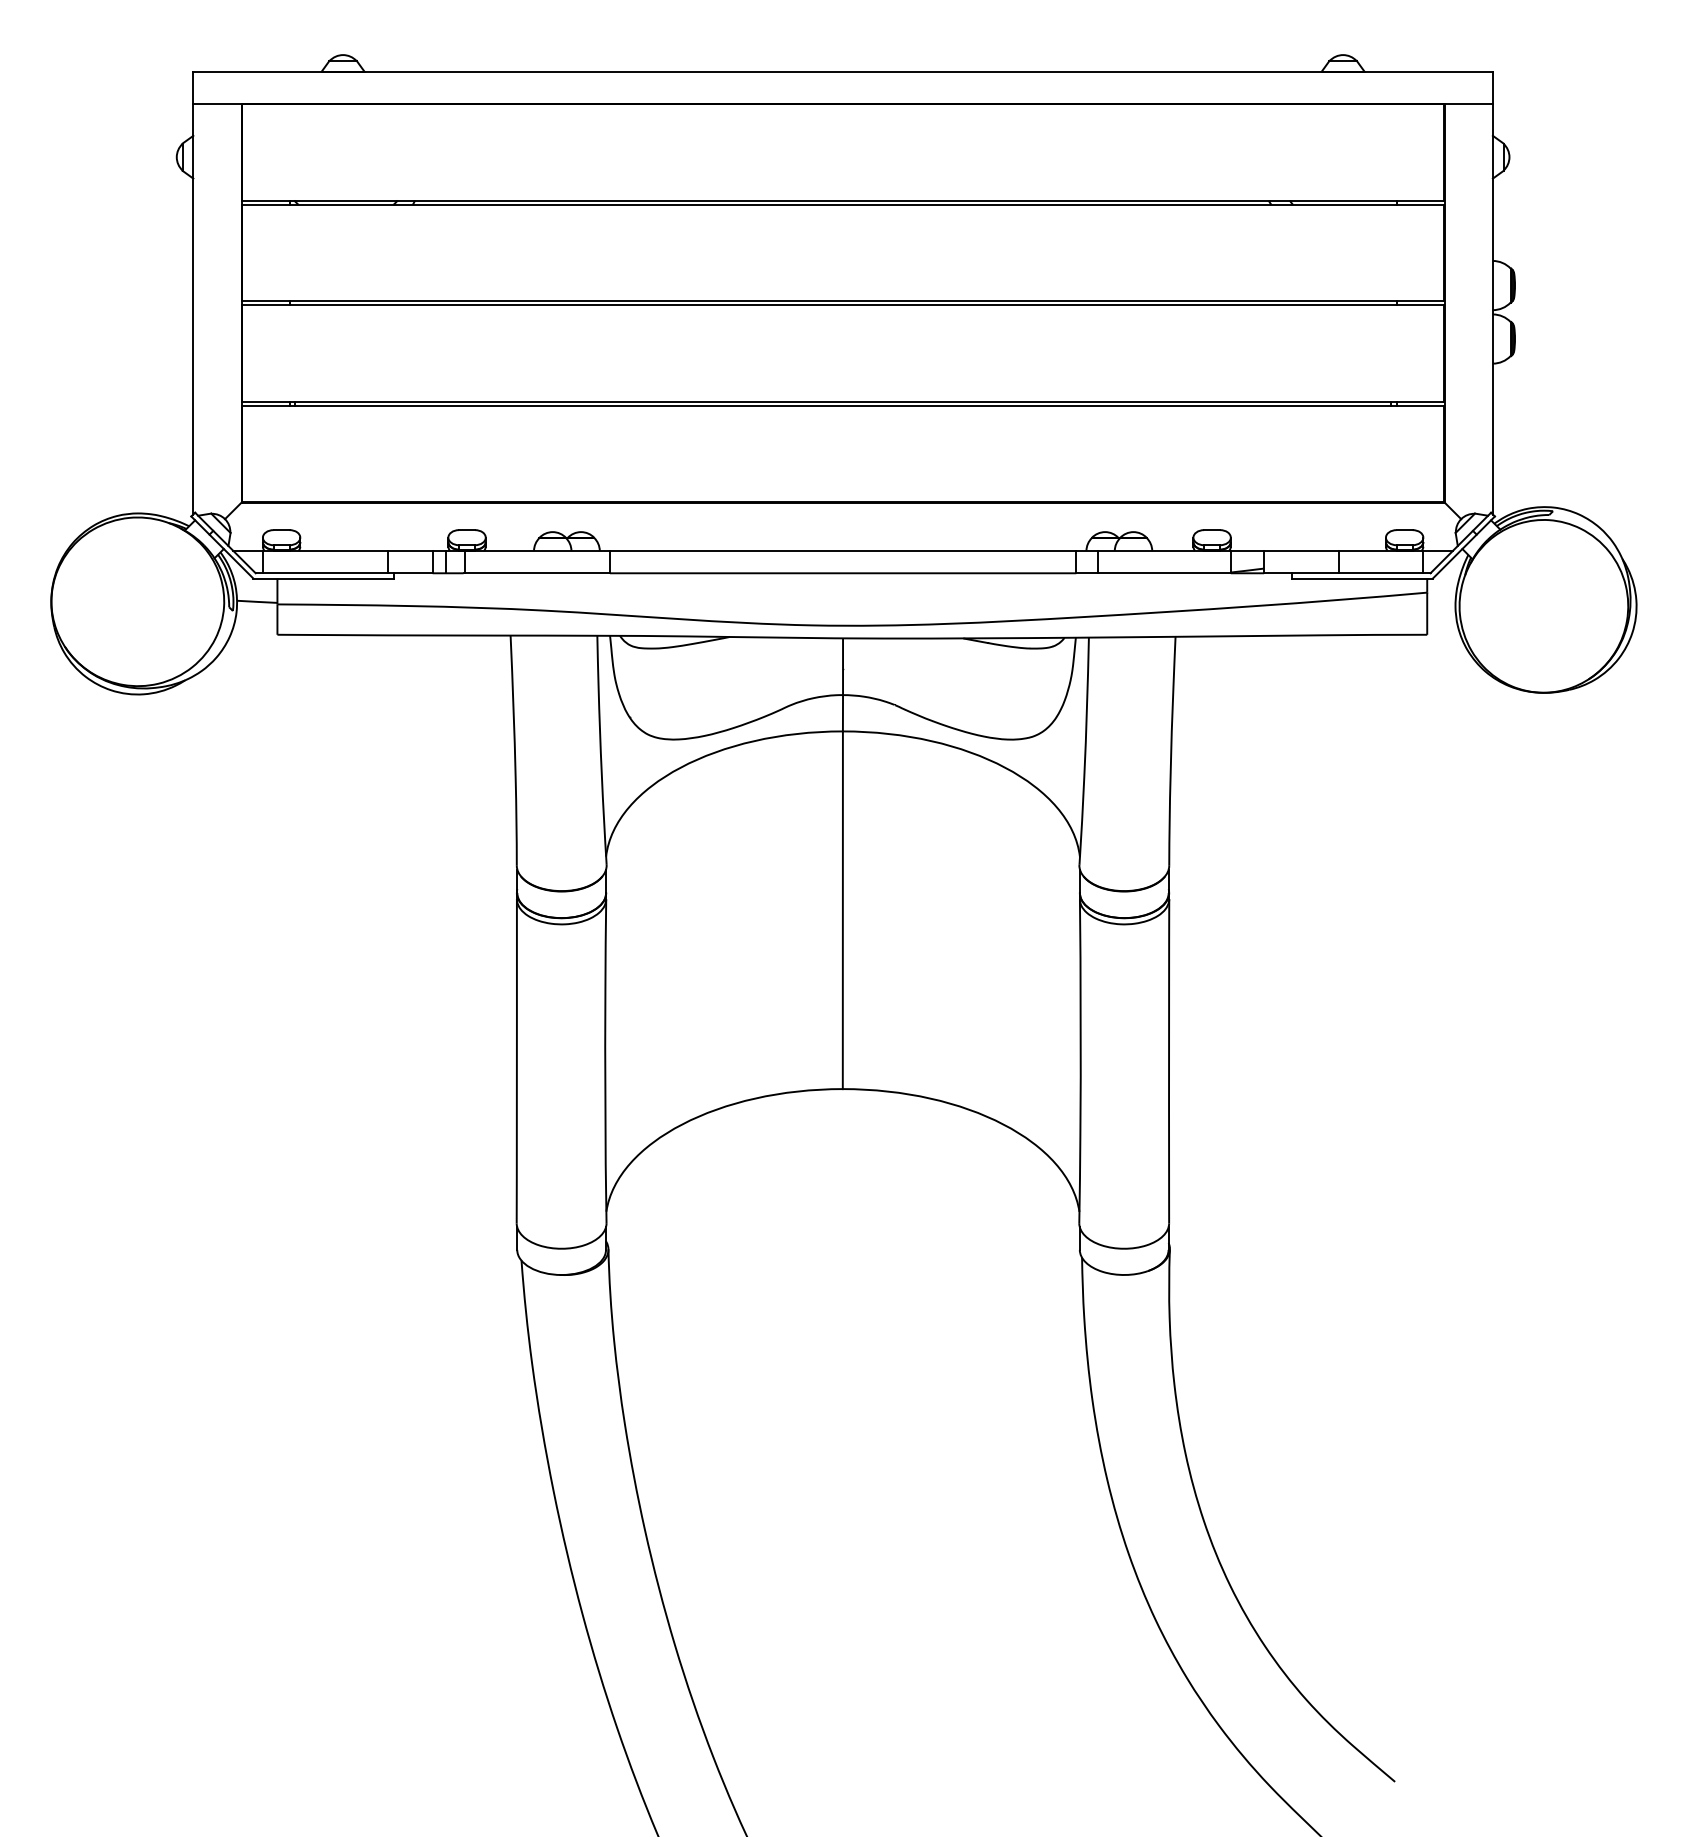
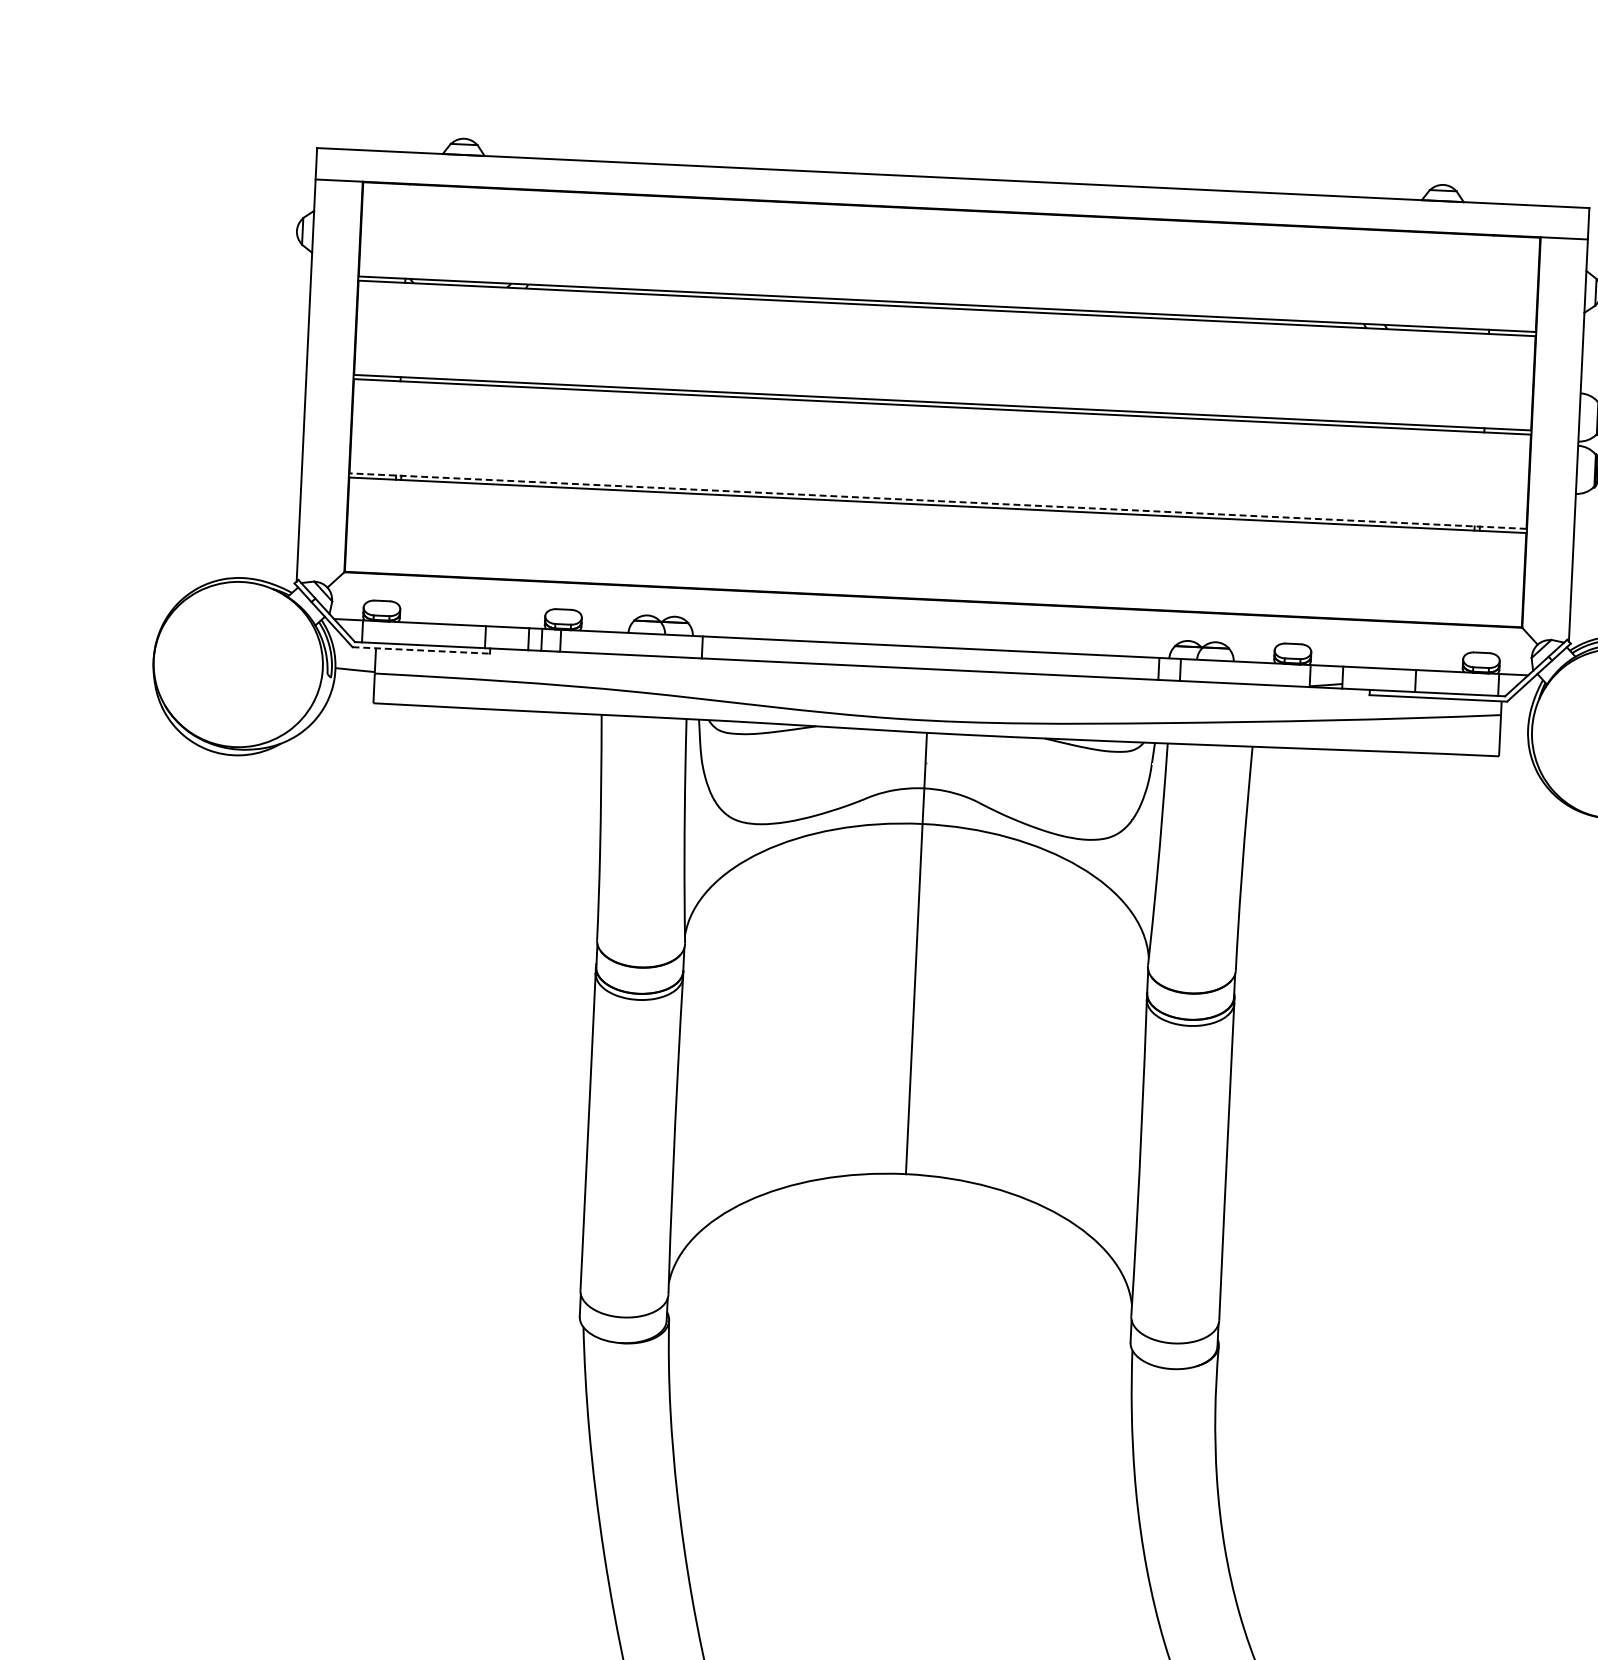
line: (842, 401) -> (937, 500), solid -> dashed
line: (324, 578) -> (422, 650), solid -> dashed

